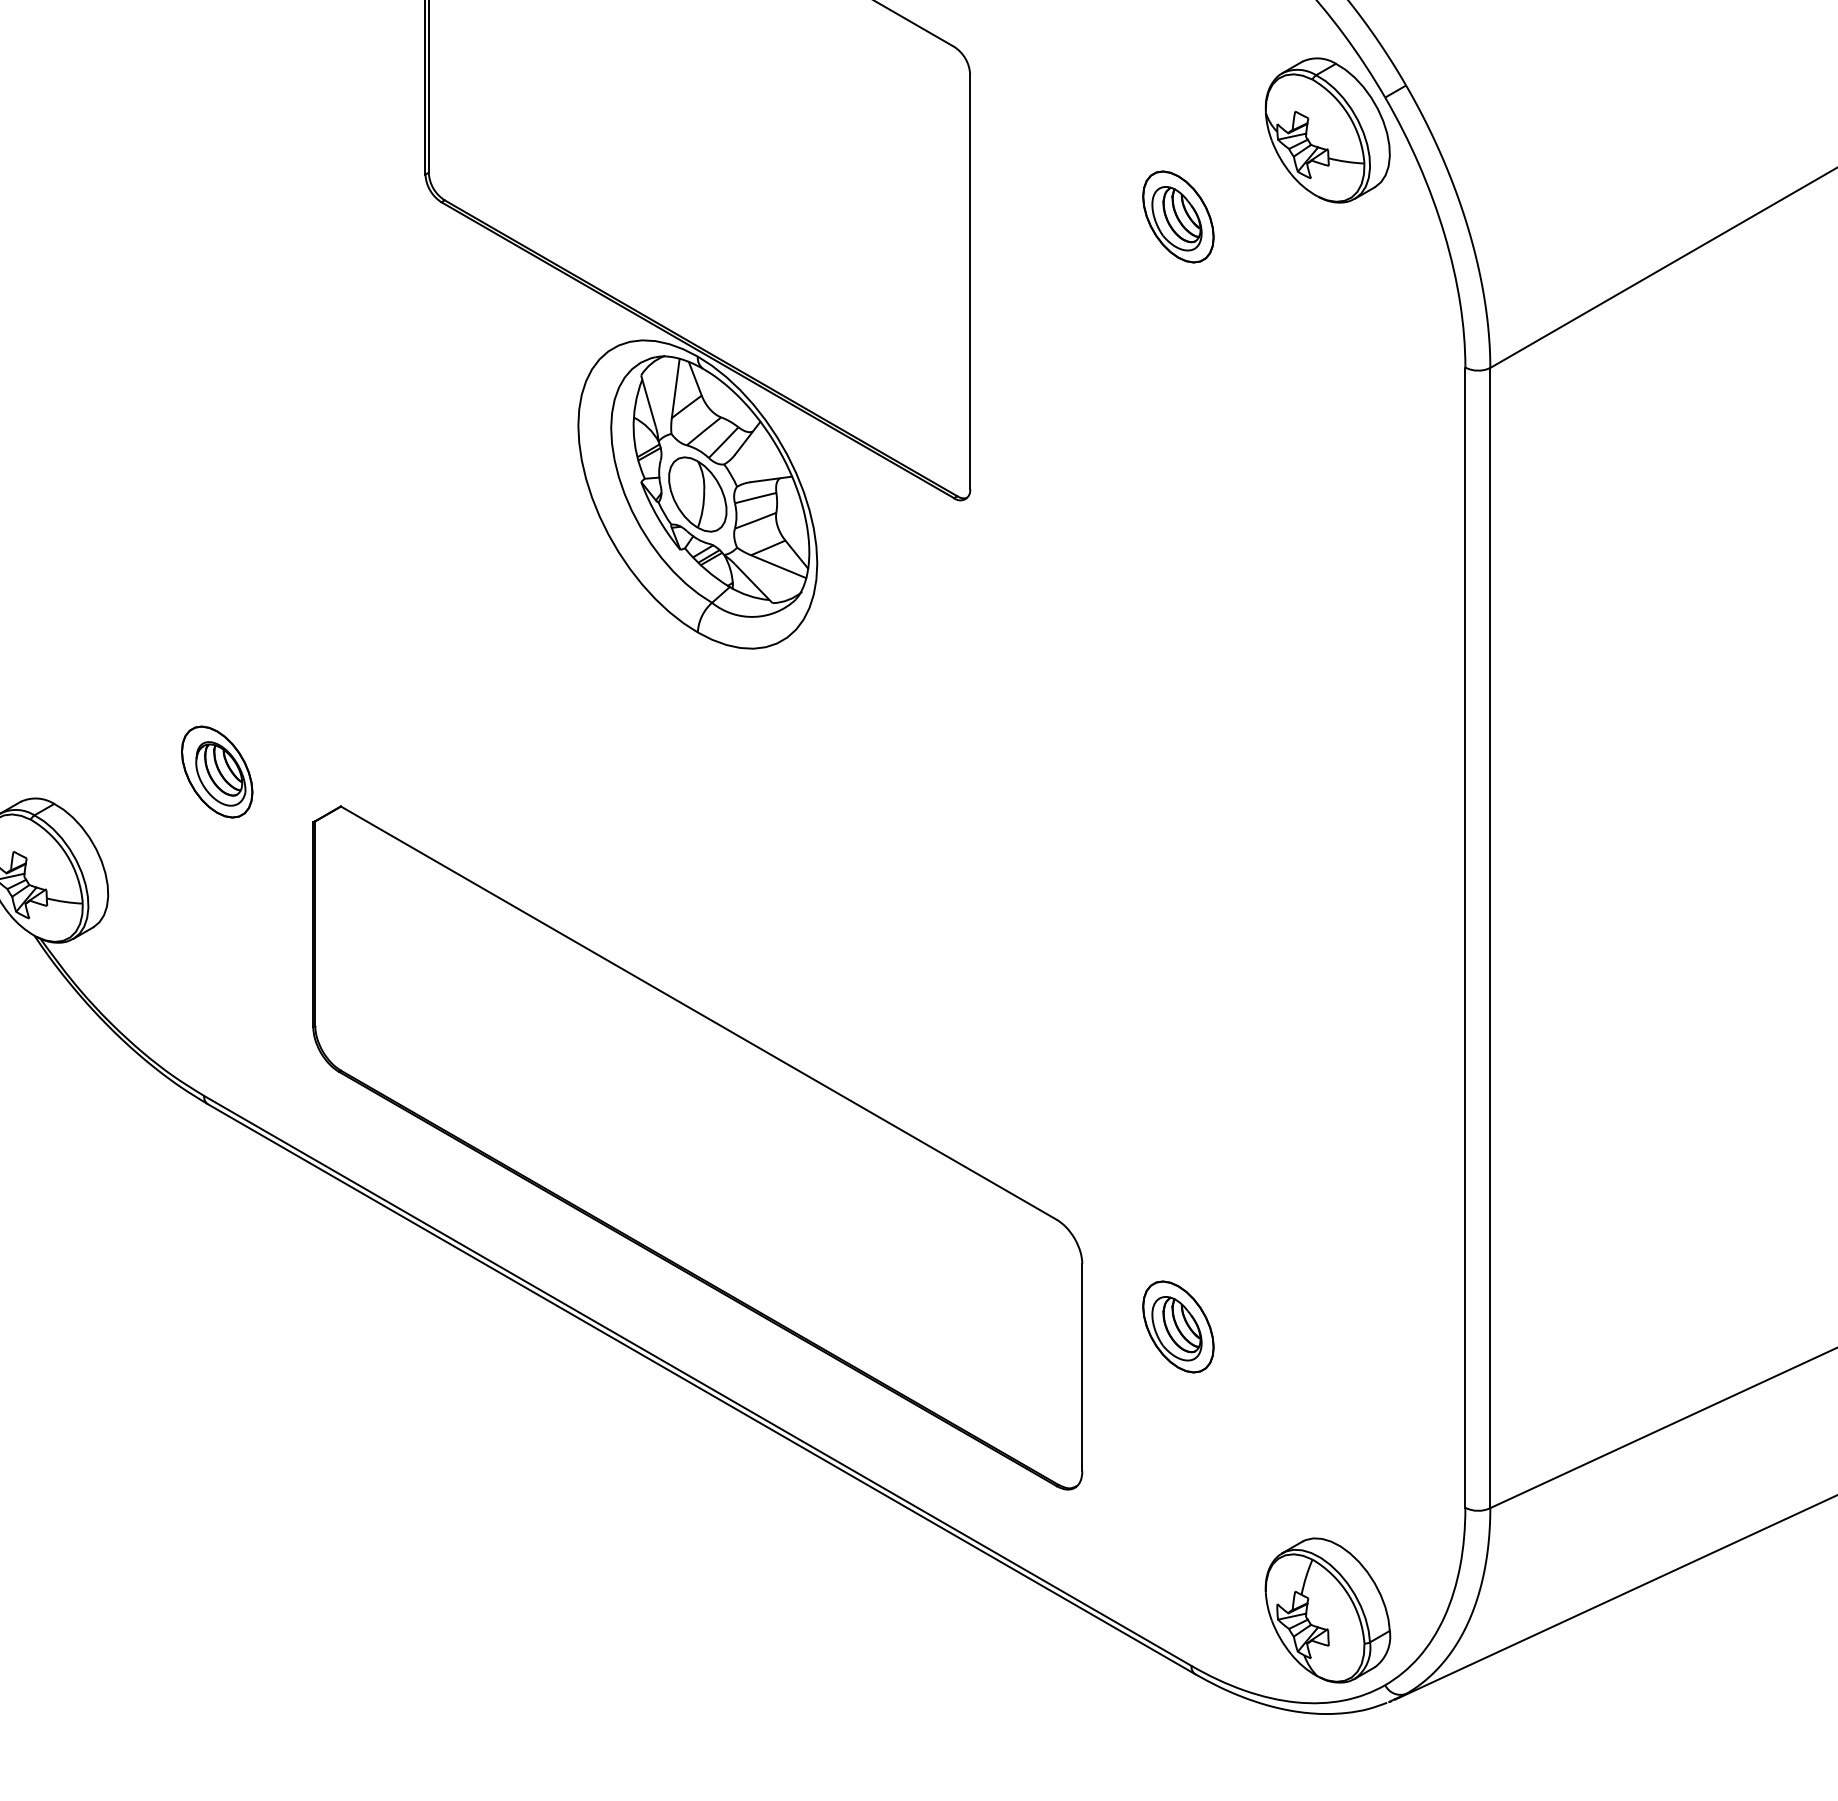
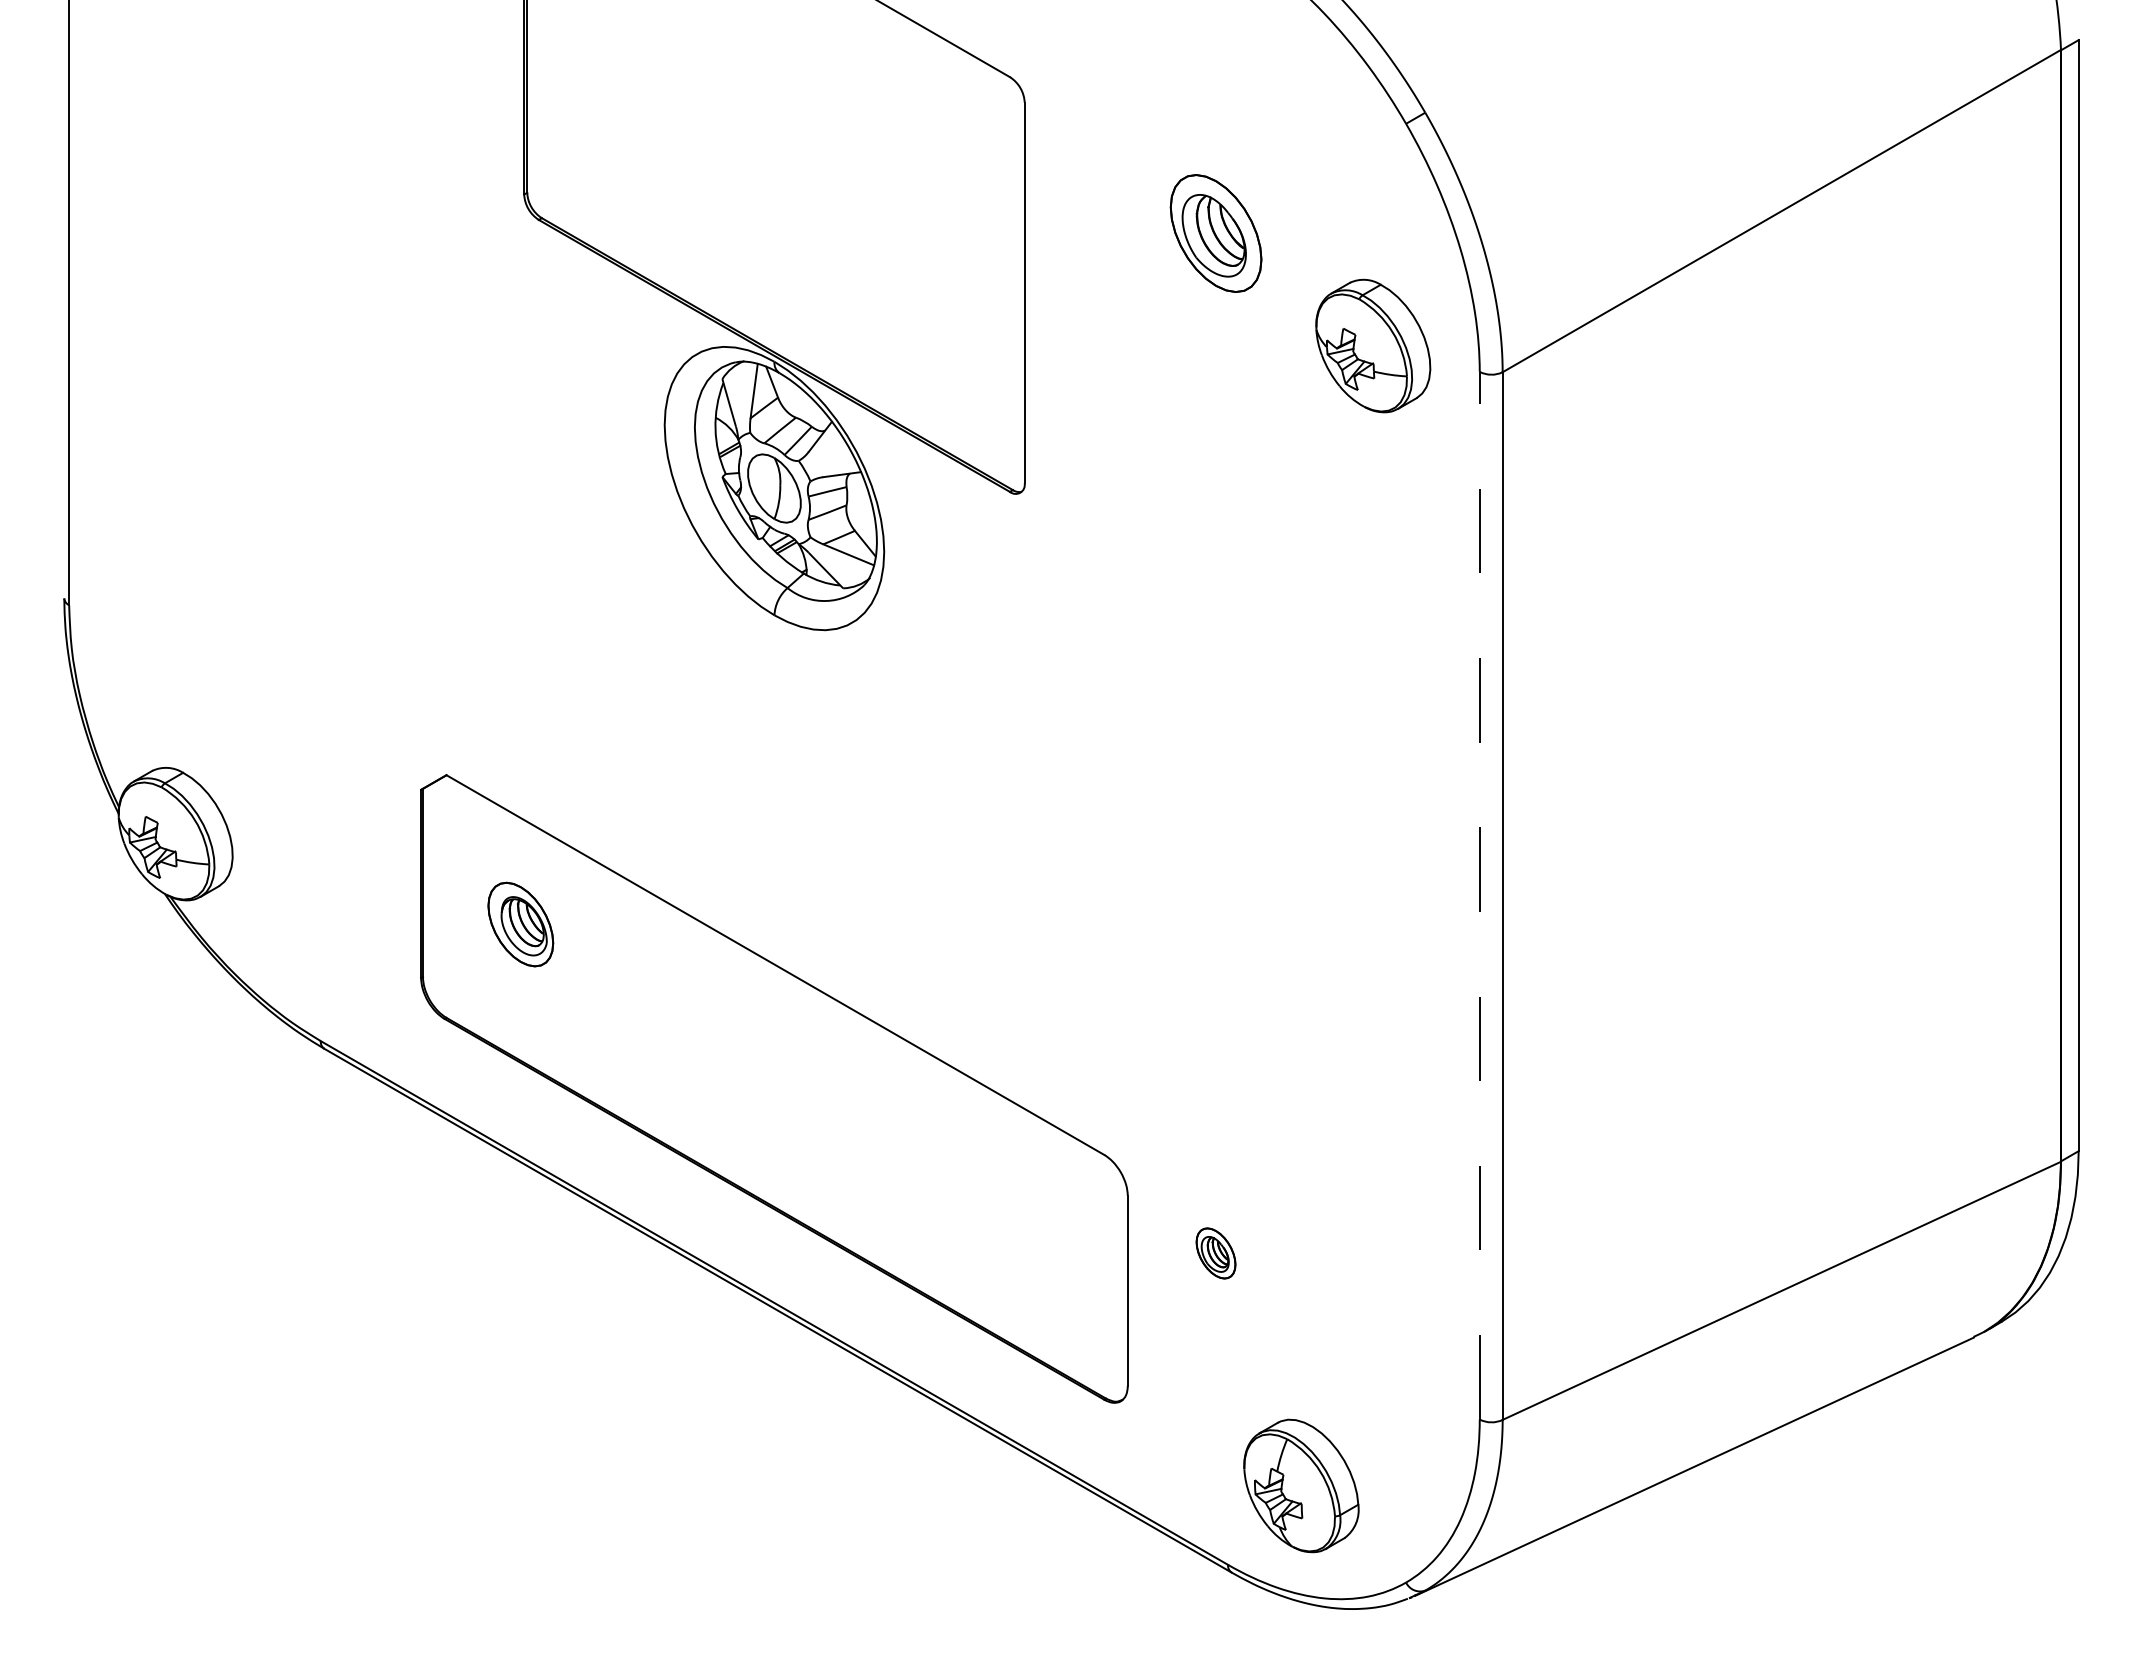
part: (1327, 129) -> (1373, 345), moved
part: (1177, 216) -> (1215, 233), size x1.4
part: (216, 772) -> (520, 924), moved
line: (1465, 937) -> (1479, 895), solid -> dashed
part: (1177, 1327) -> (1215, 1253), size x0.6
part: (1327, 1609) -> (1301, 1485), moved

